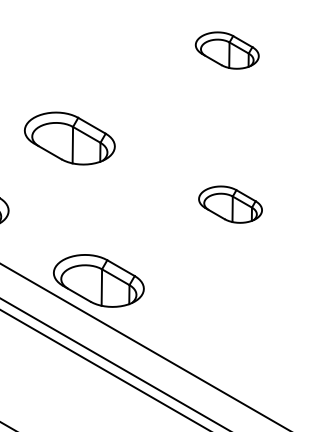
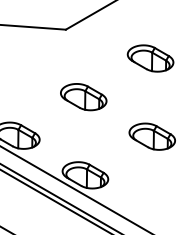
part: (227, 50) -> (150, 58), size x1.43
part: (69, 139) -> (83, 97), moved
part: (229, 204) -> (151, 136), size x1.43

